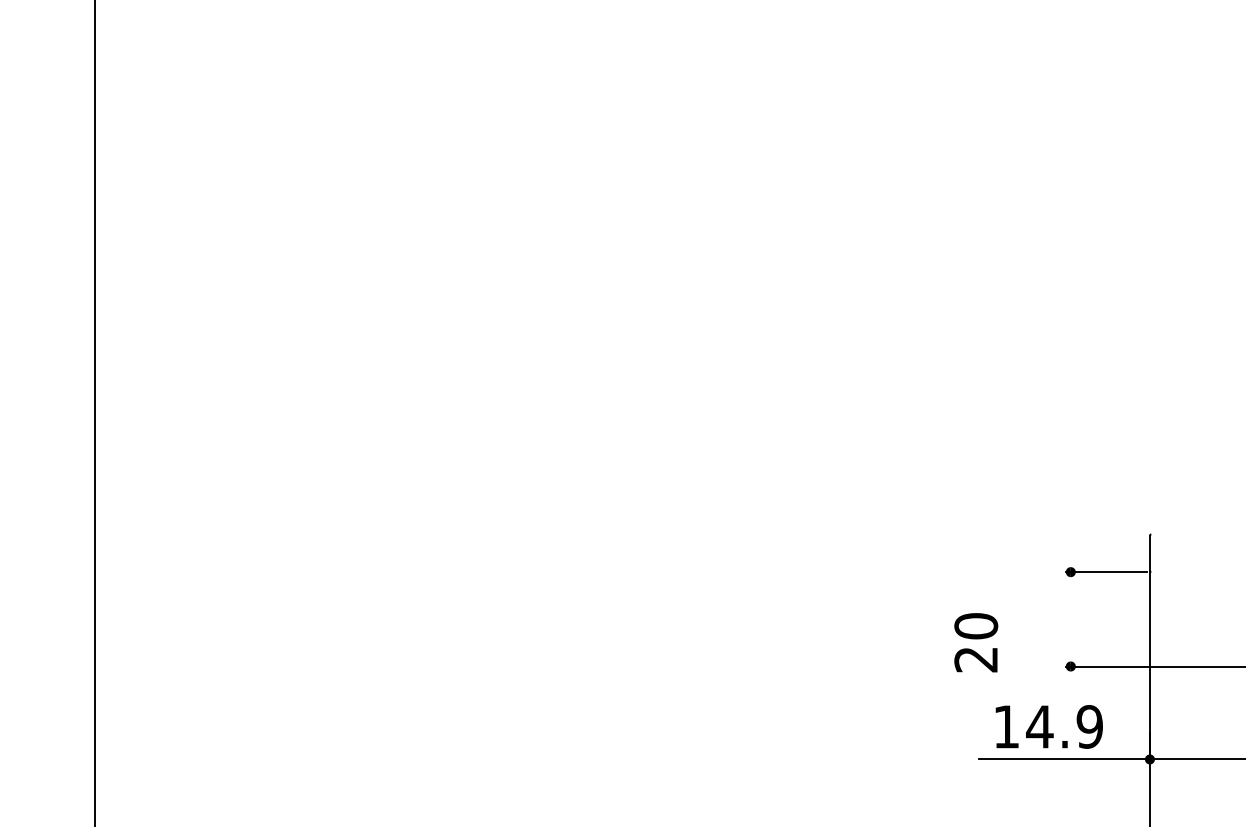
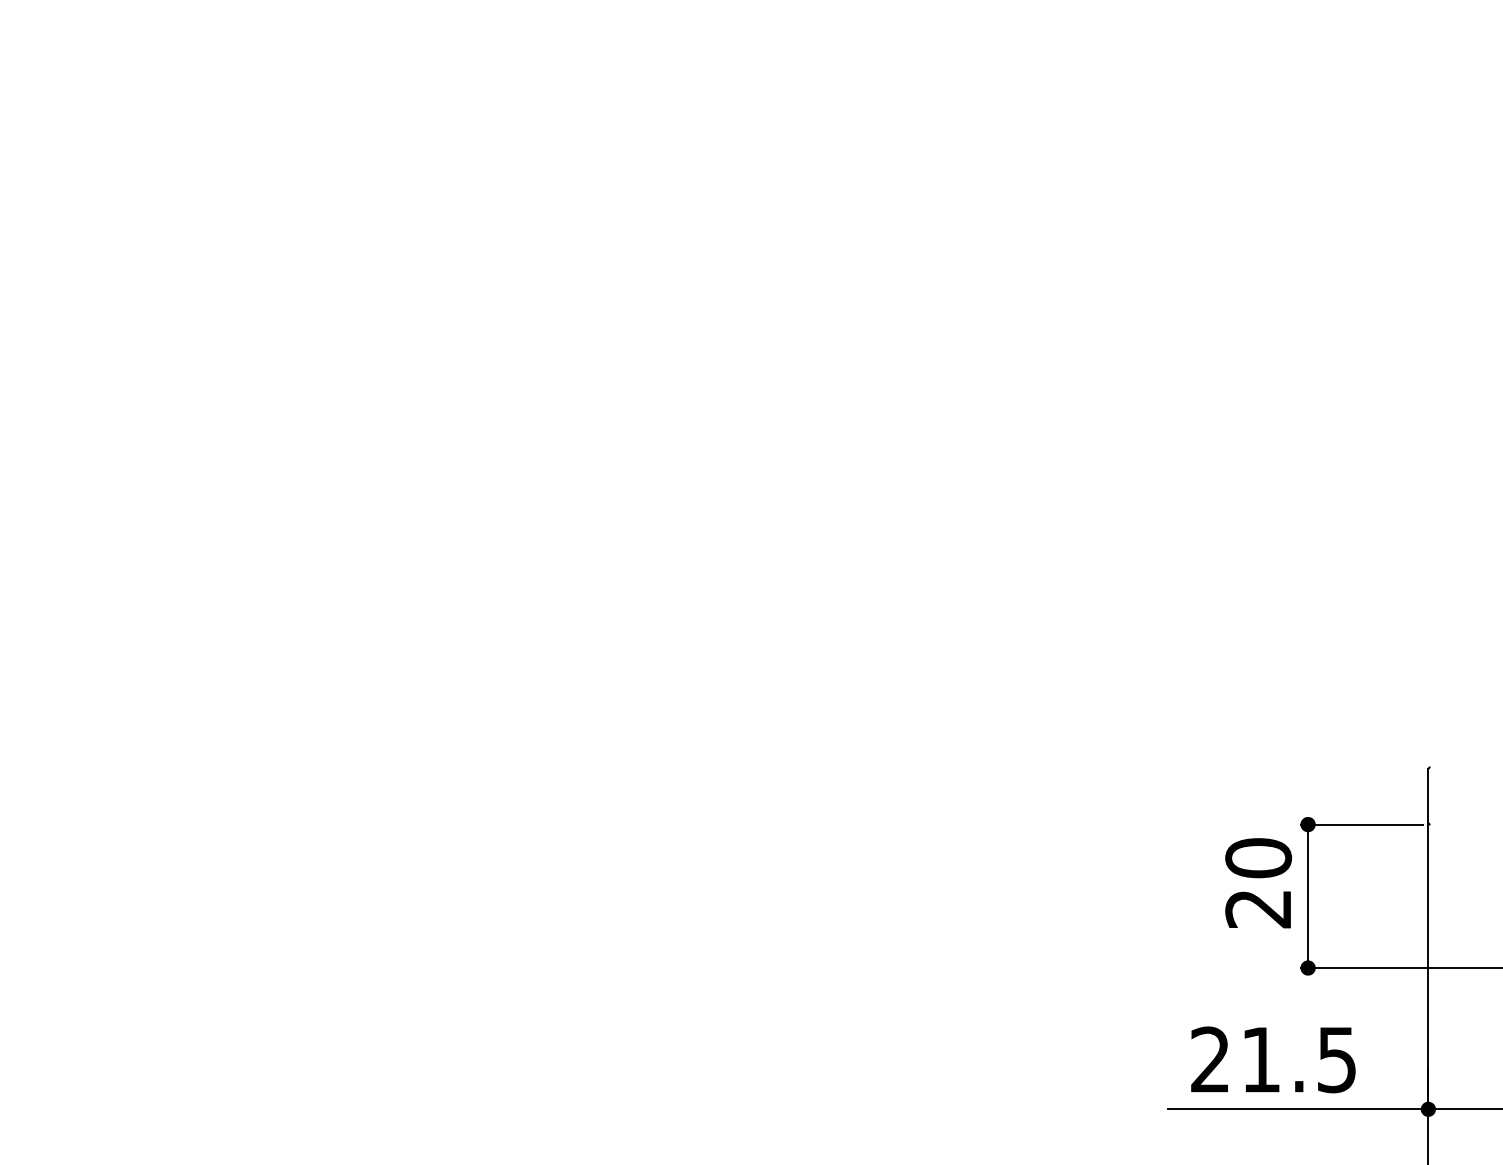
line: (1070, 619) -> (1307, 896), added
text: (976, 642) -> (1258, 882), moved
text: (1047, 726) -> (1272, 1059), 14.9 -> 21.5

